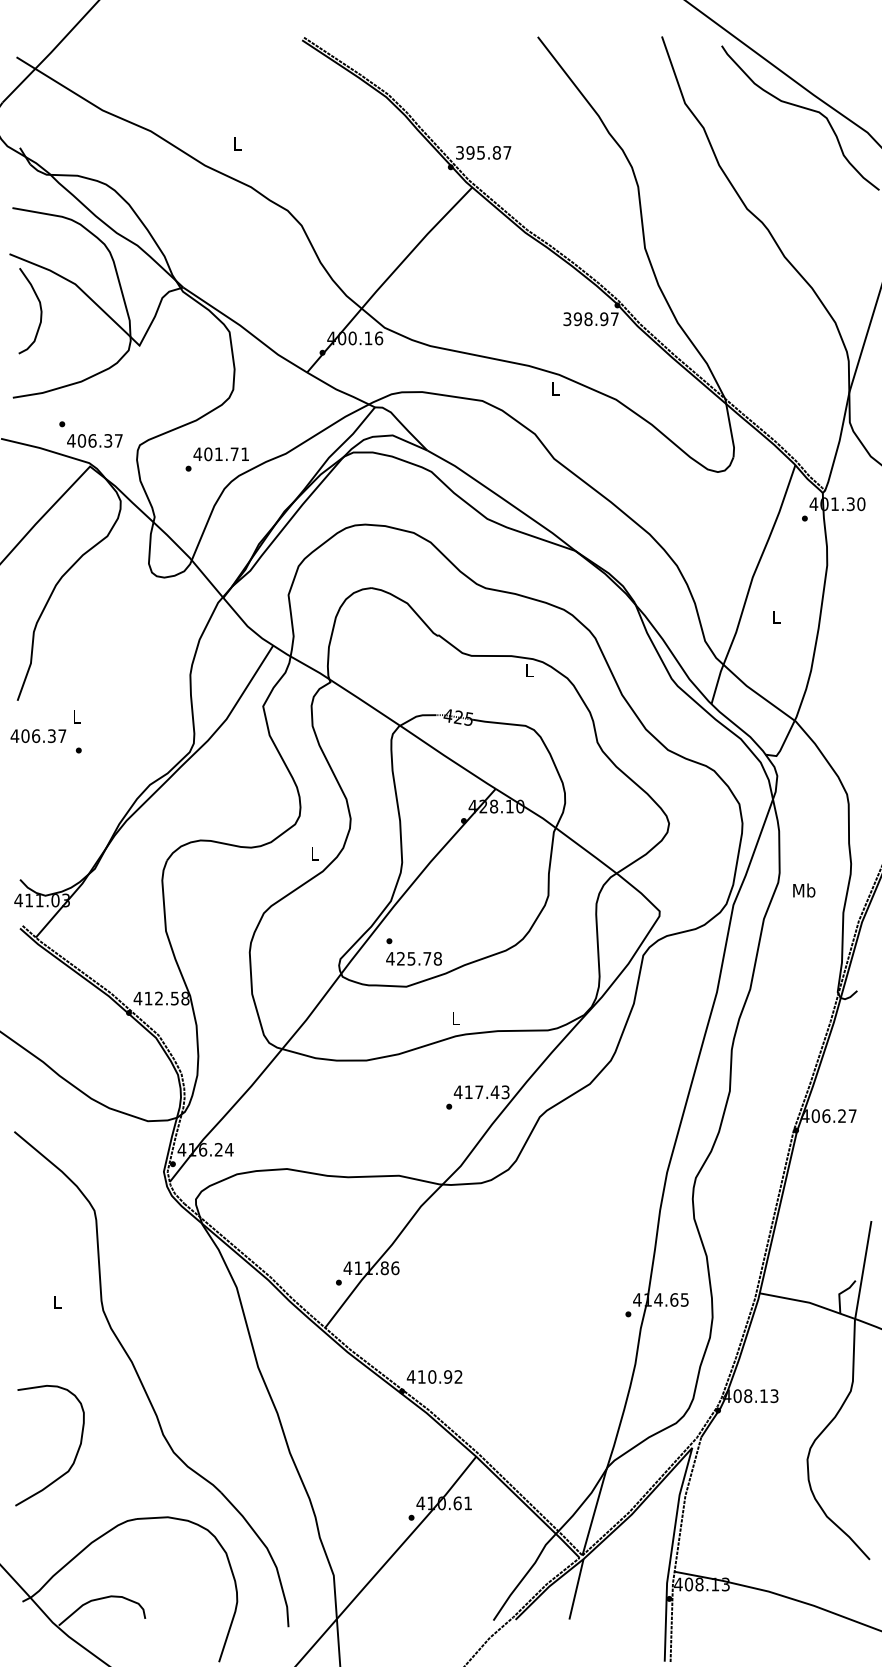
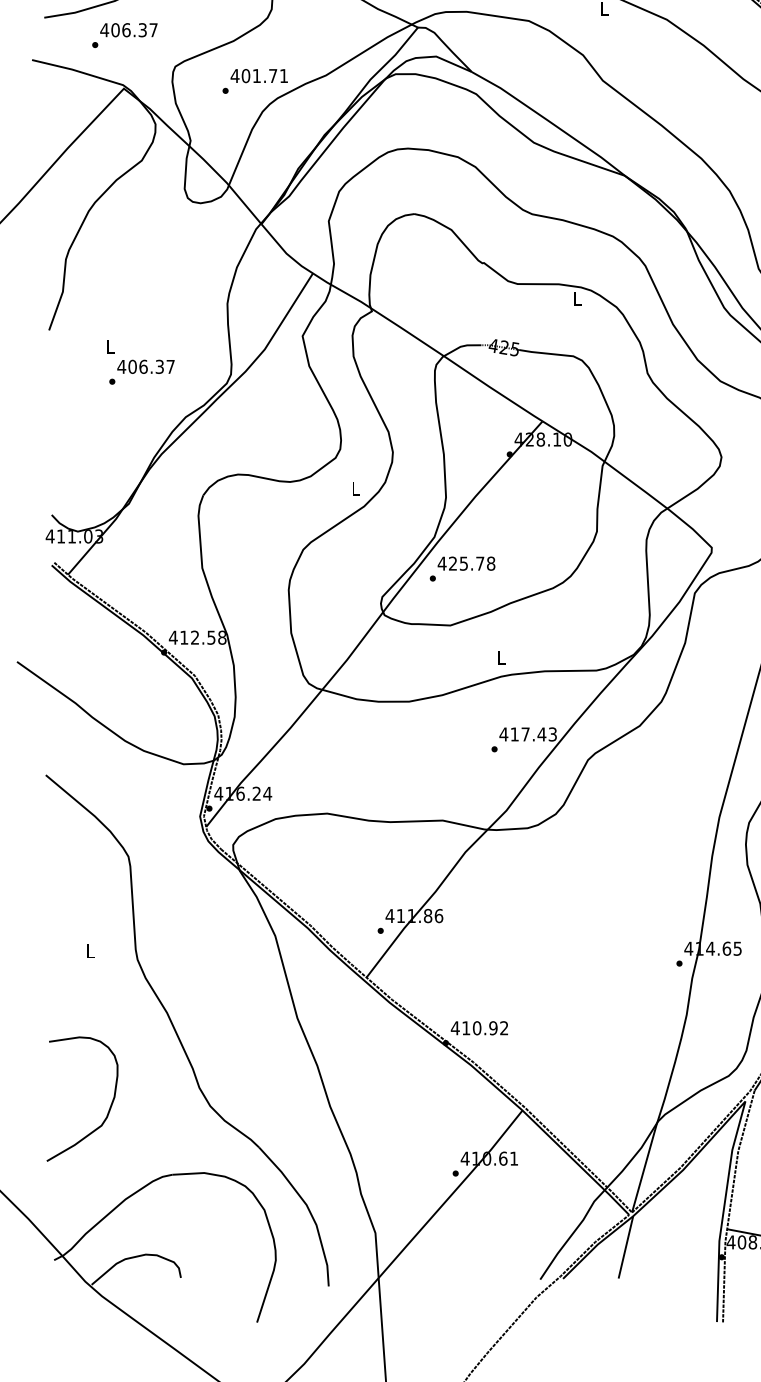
text: (94, 440) -> (128, 29), moved
text: (38, 735) -> (146, 366), moved
text: (413, 958) -> (465, 563), moved

